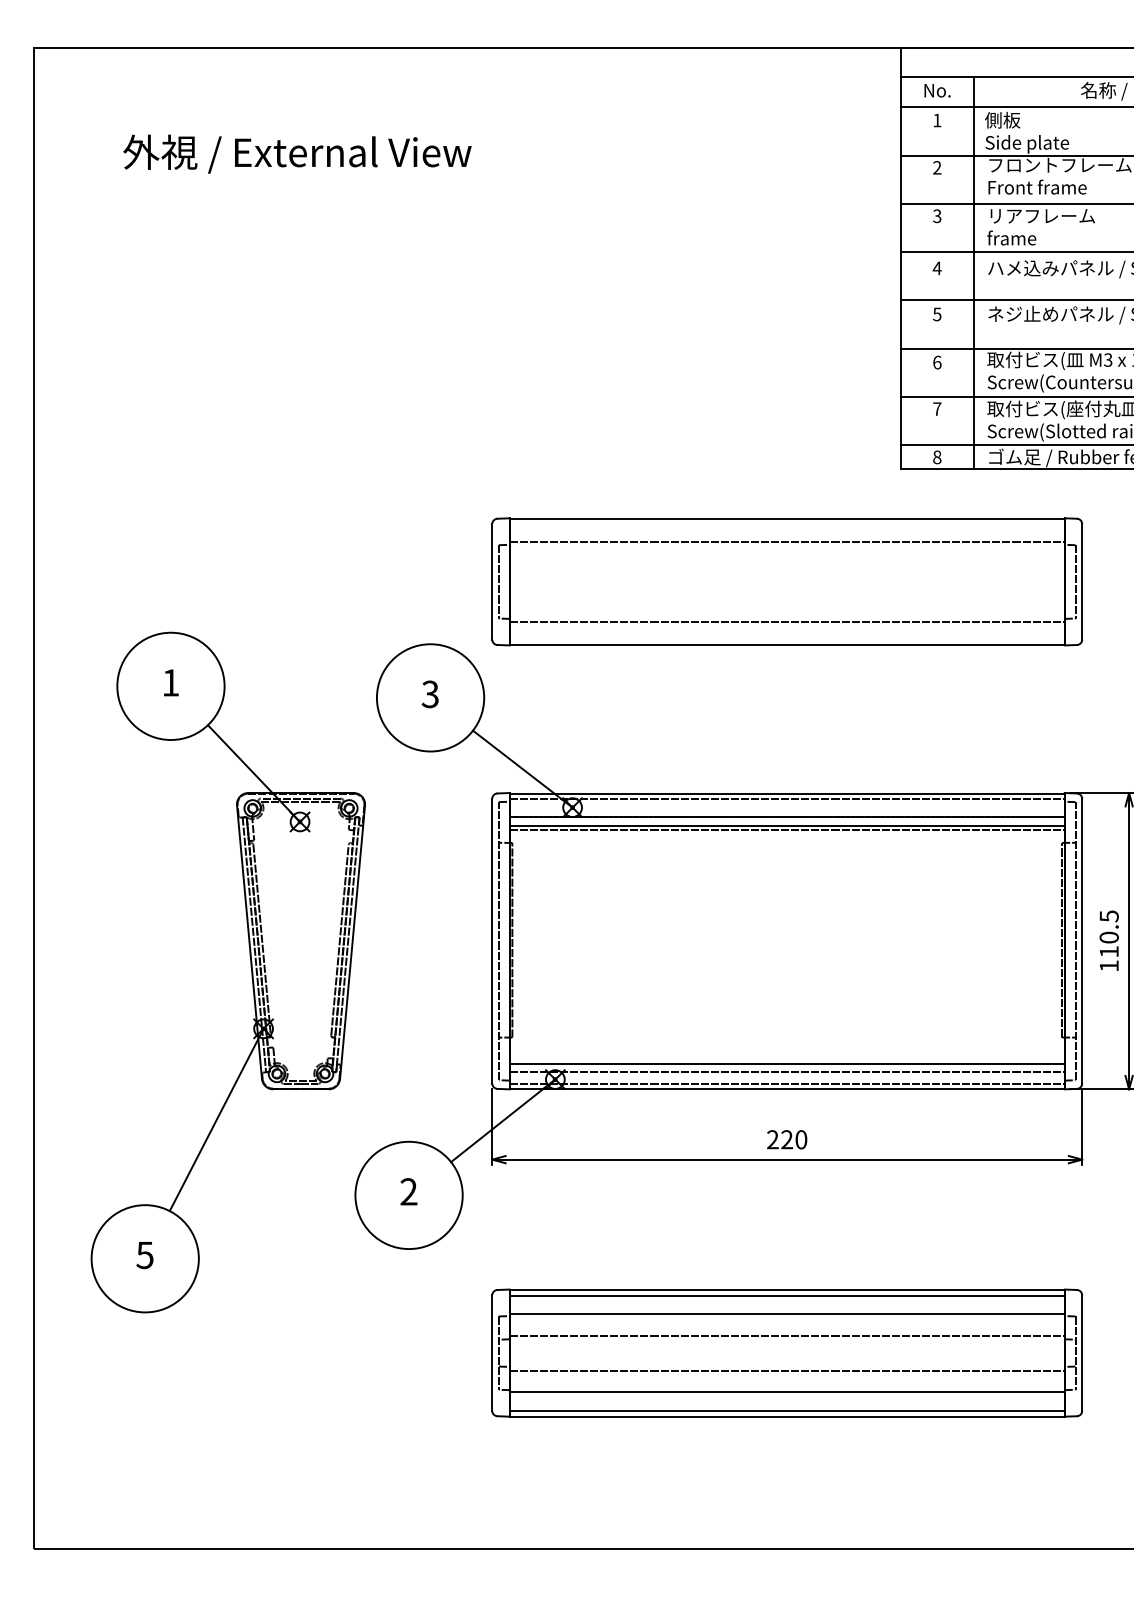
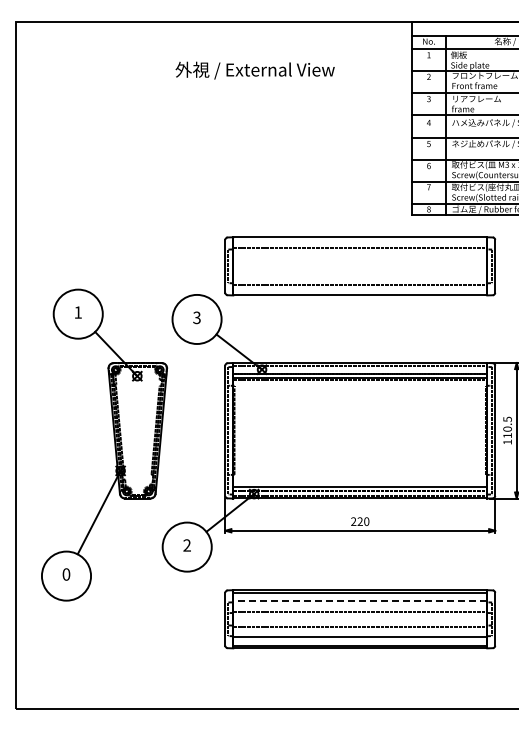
text: (296, 153) -> (254, 70), moved
text: (145, 1255) -> (66, 574), 5 -> 0
line: (787, 1314) -> (360, 601), solid -> dashed

